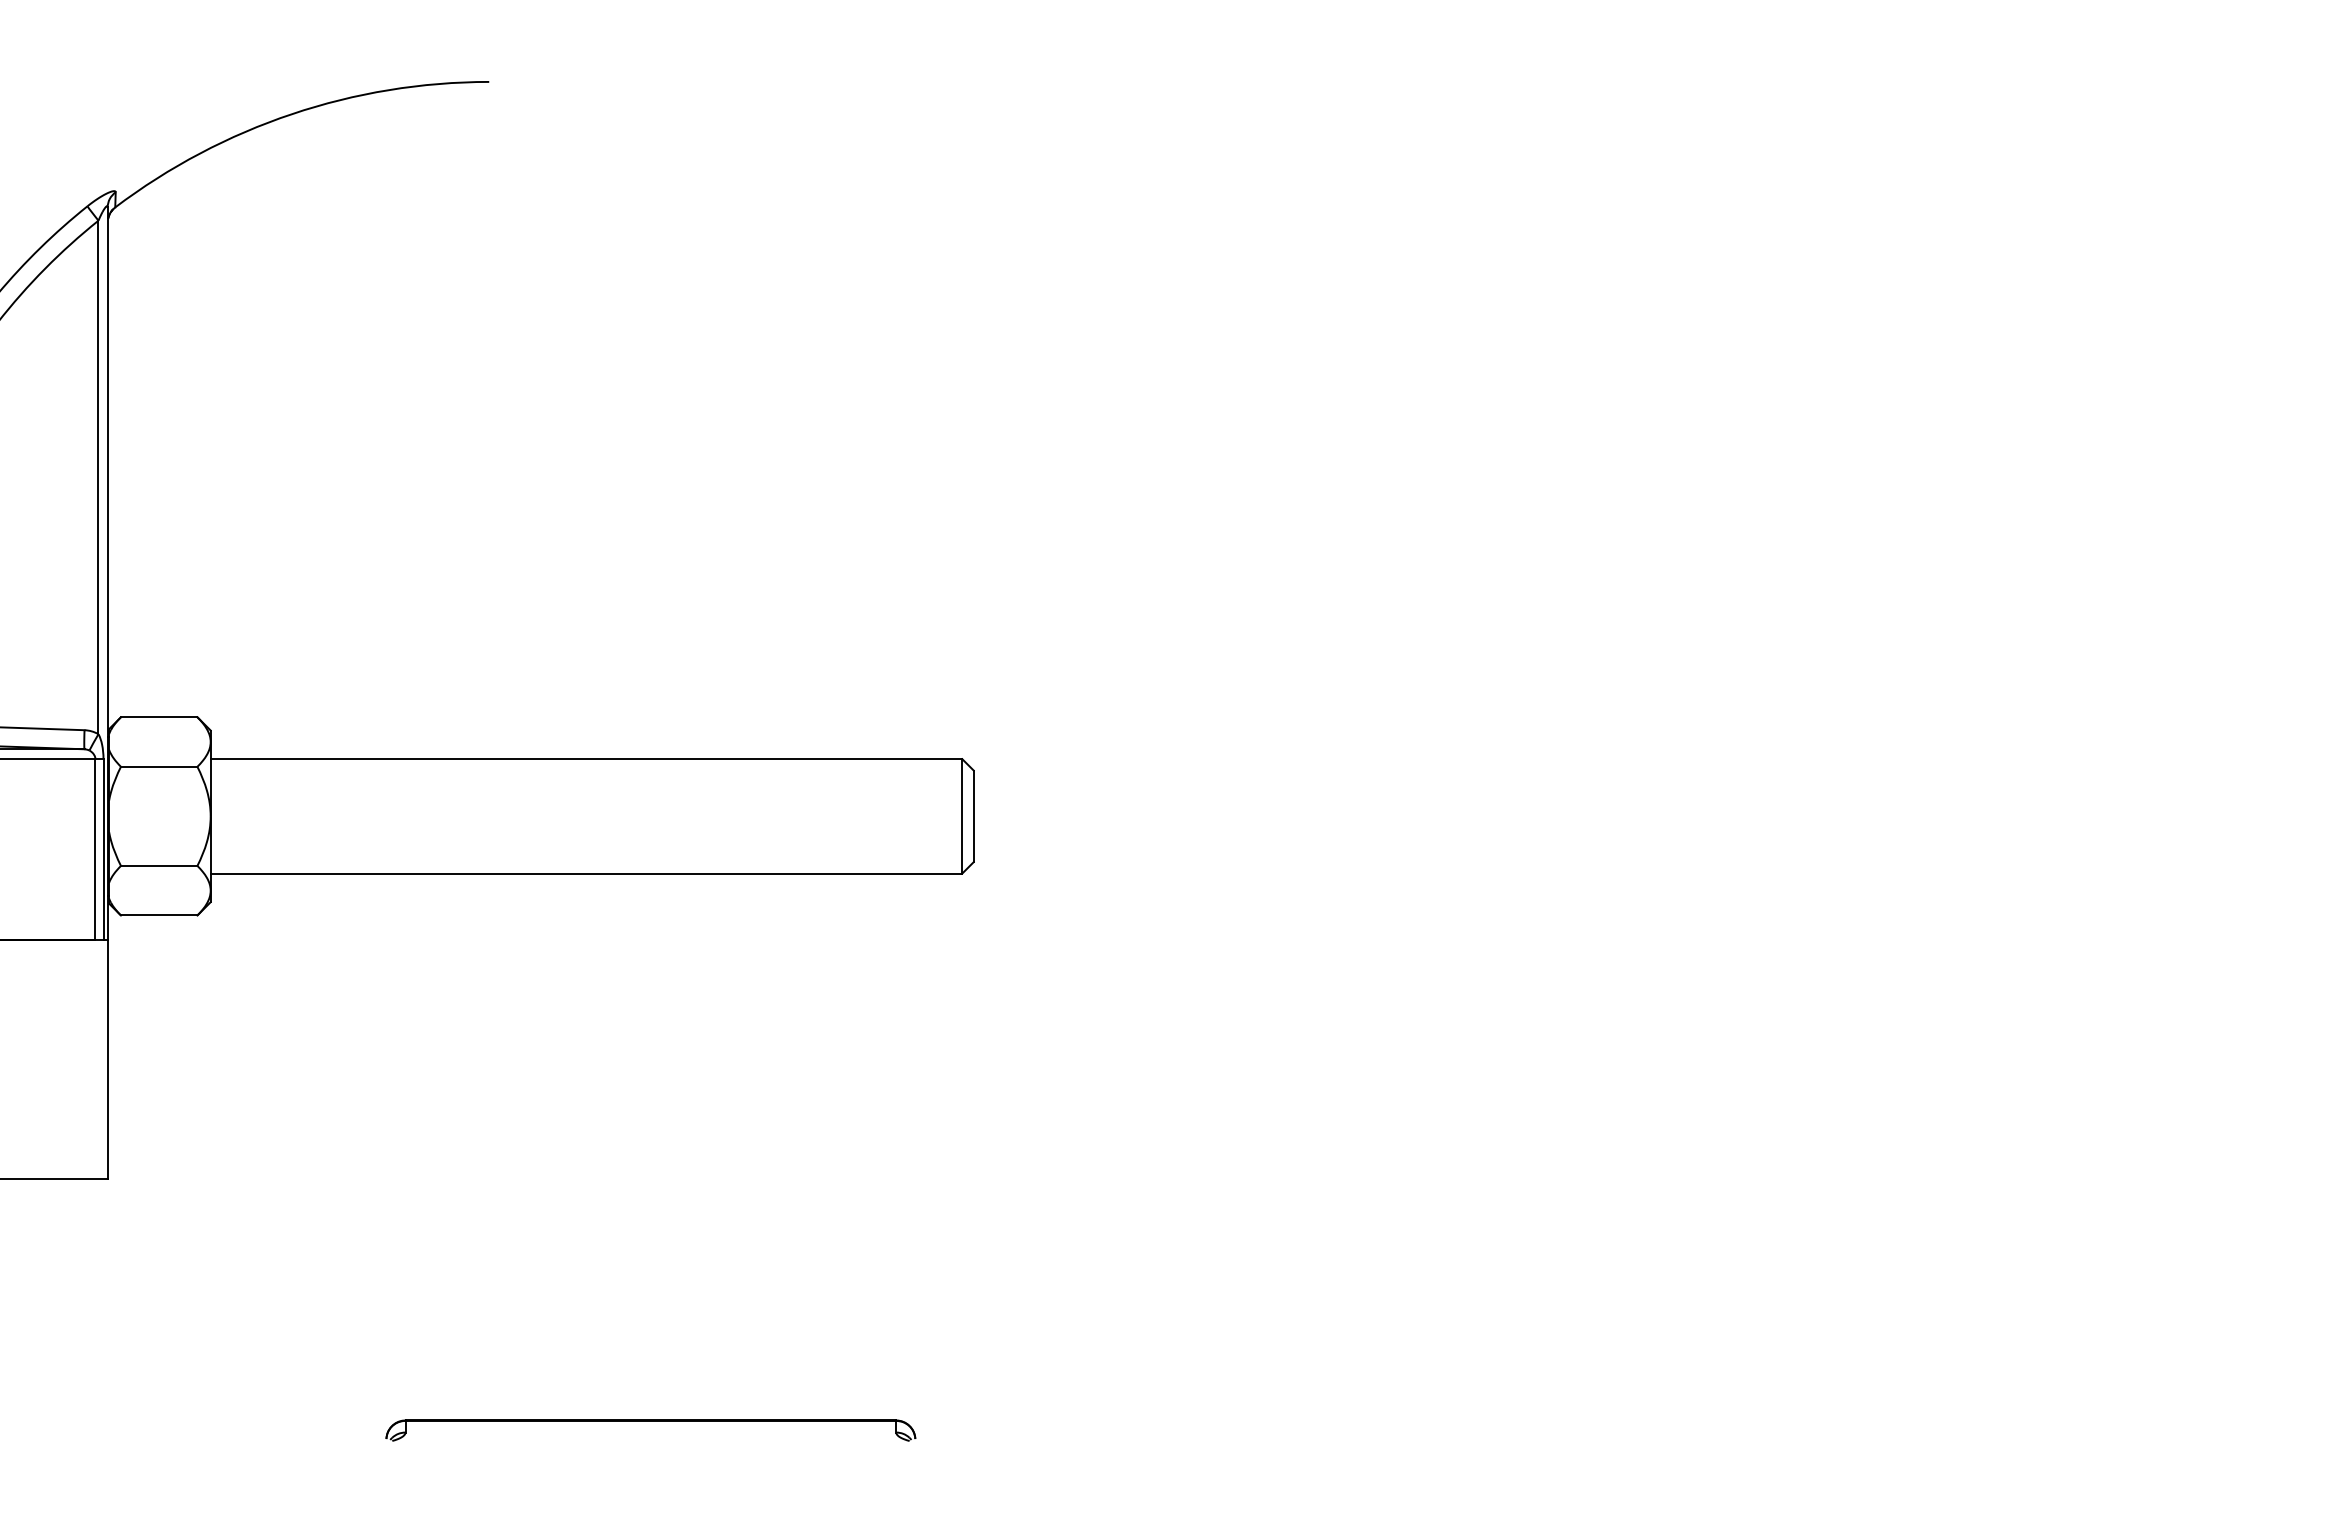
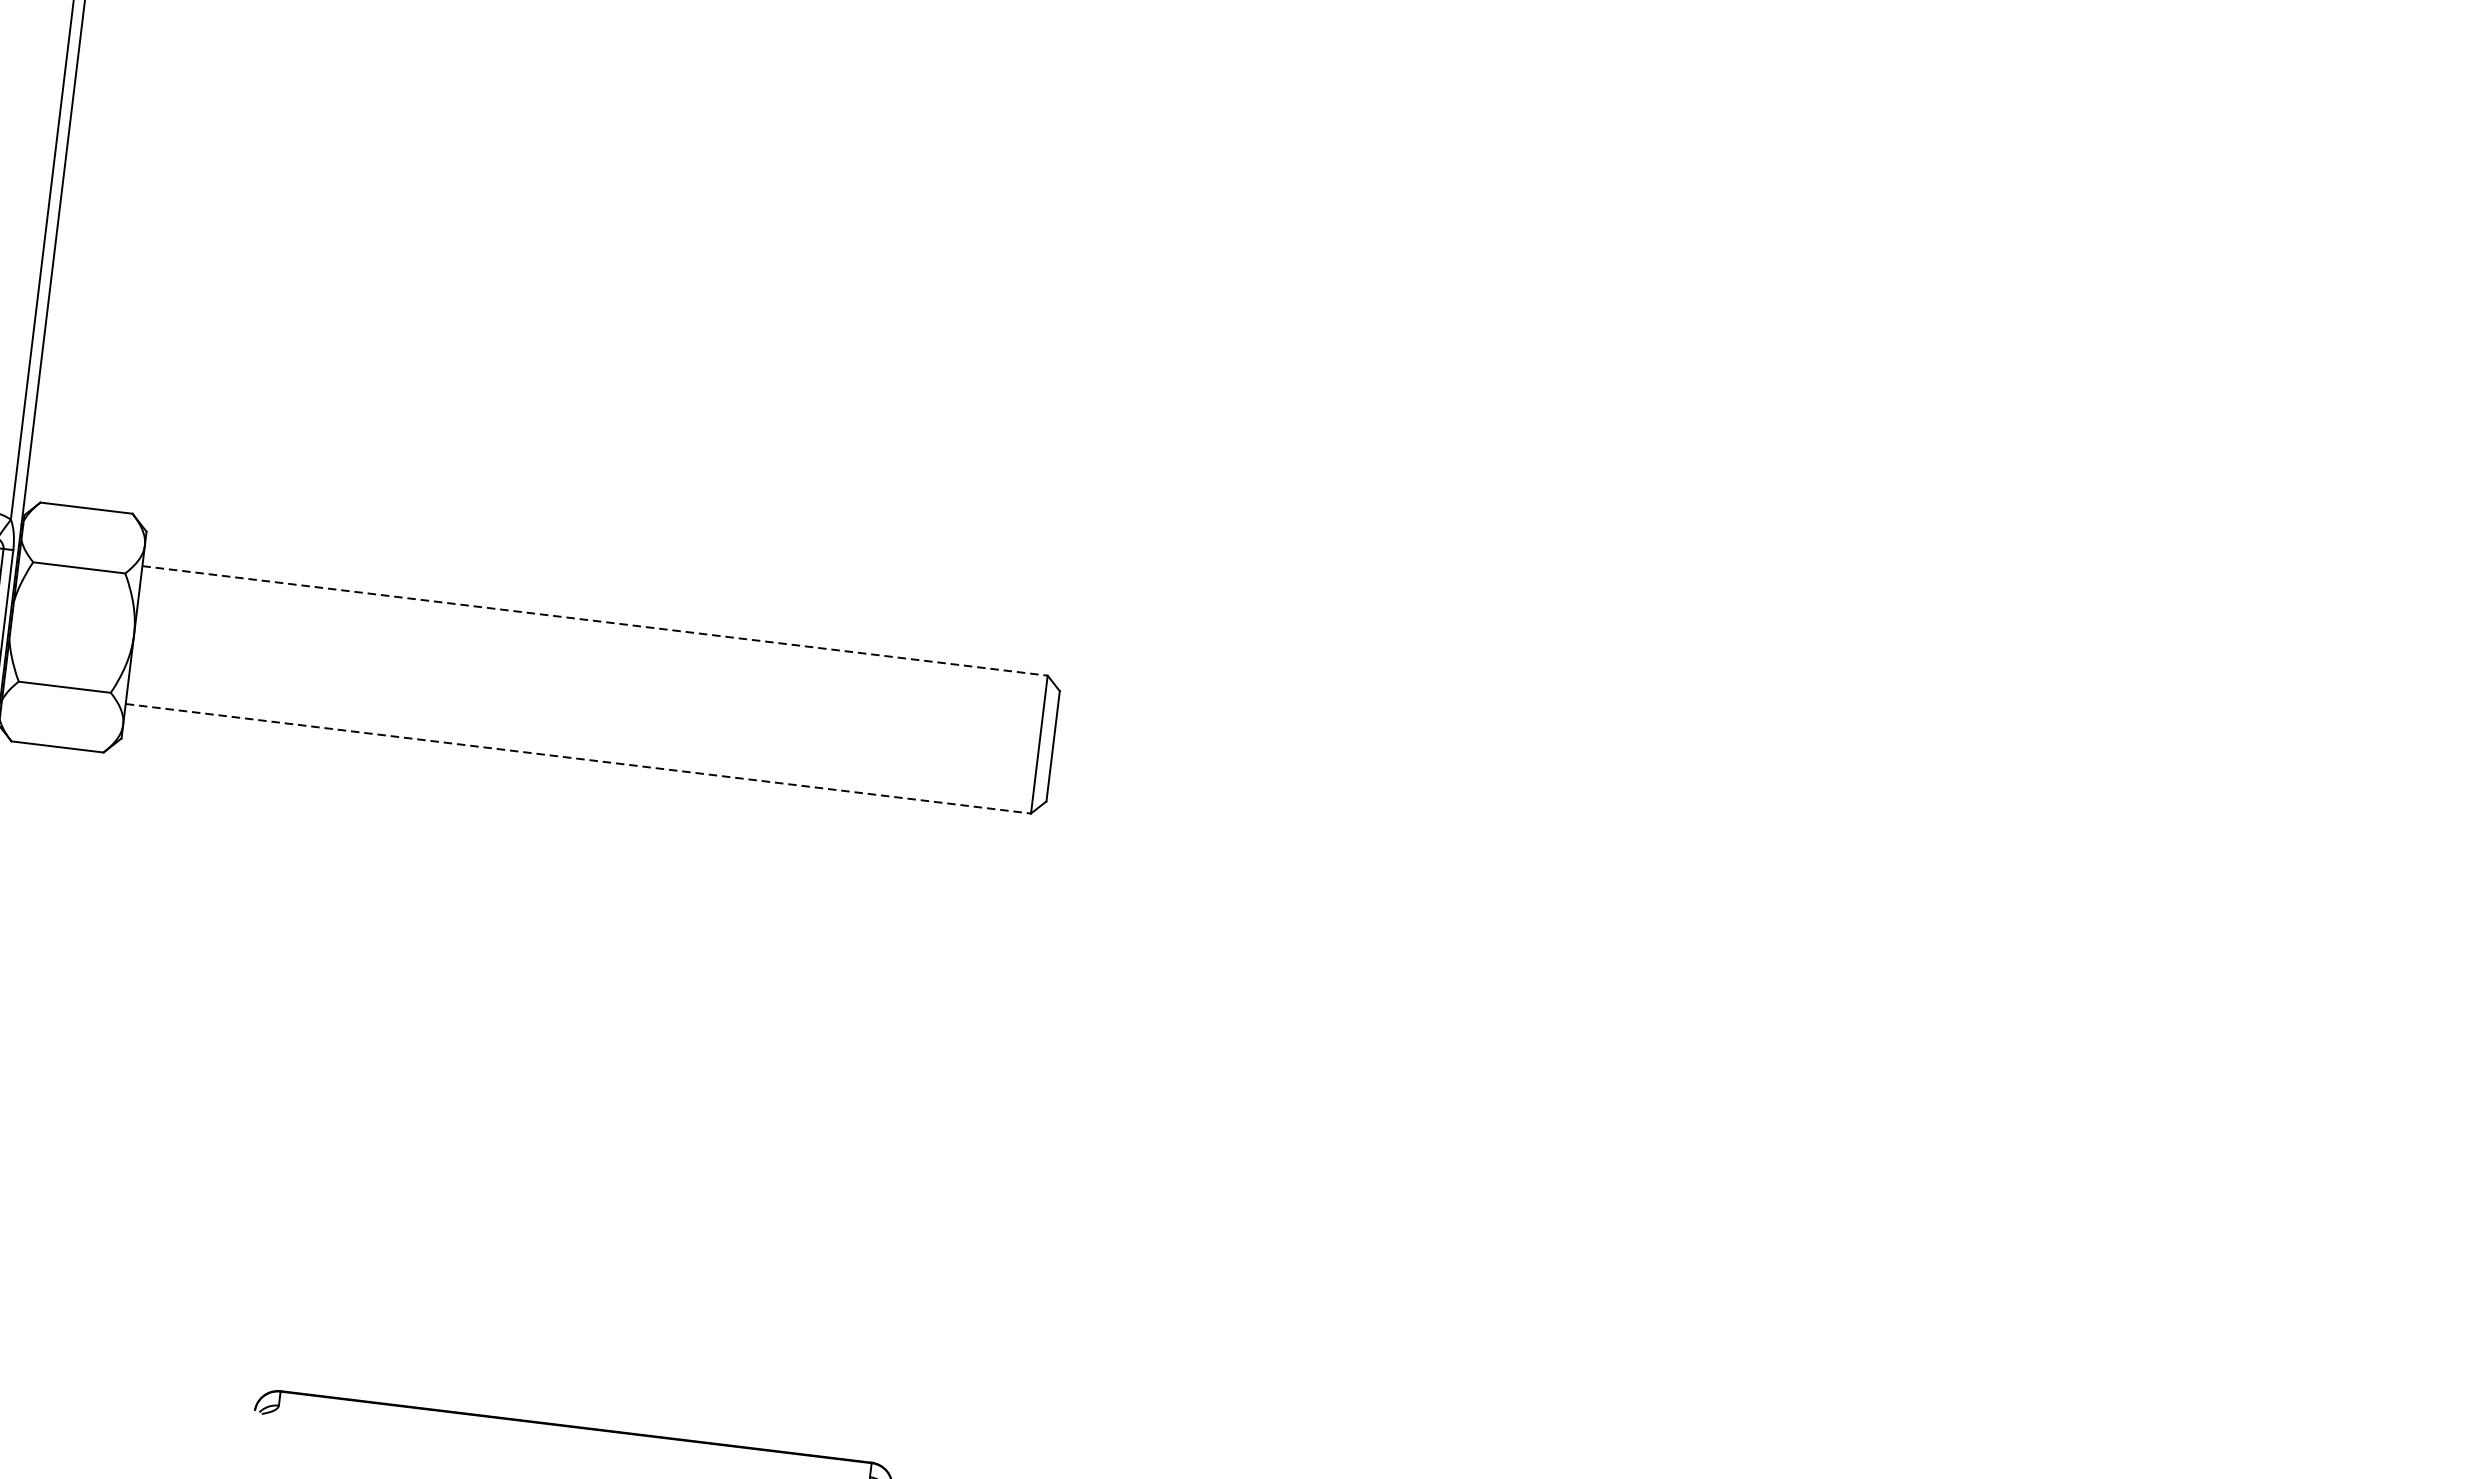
line: (586, 759) -> (594, 621), solid -> dashed
line: (586, 873) -> (578, 758), solid -> dashed

